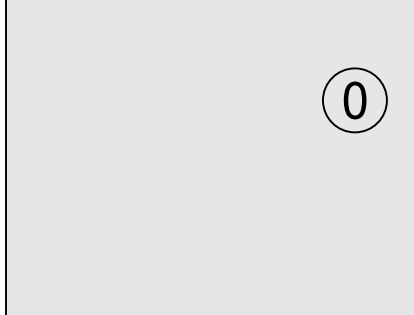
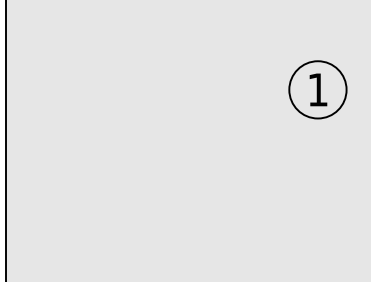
text: (355, 99) -> (318, 89), 0 -> 1

